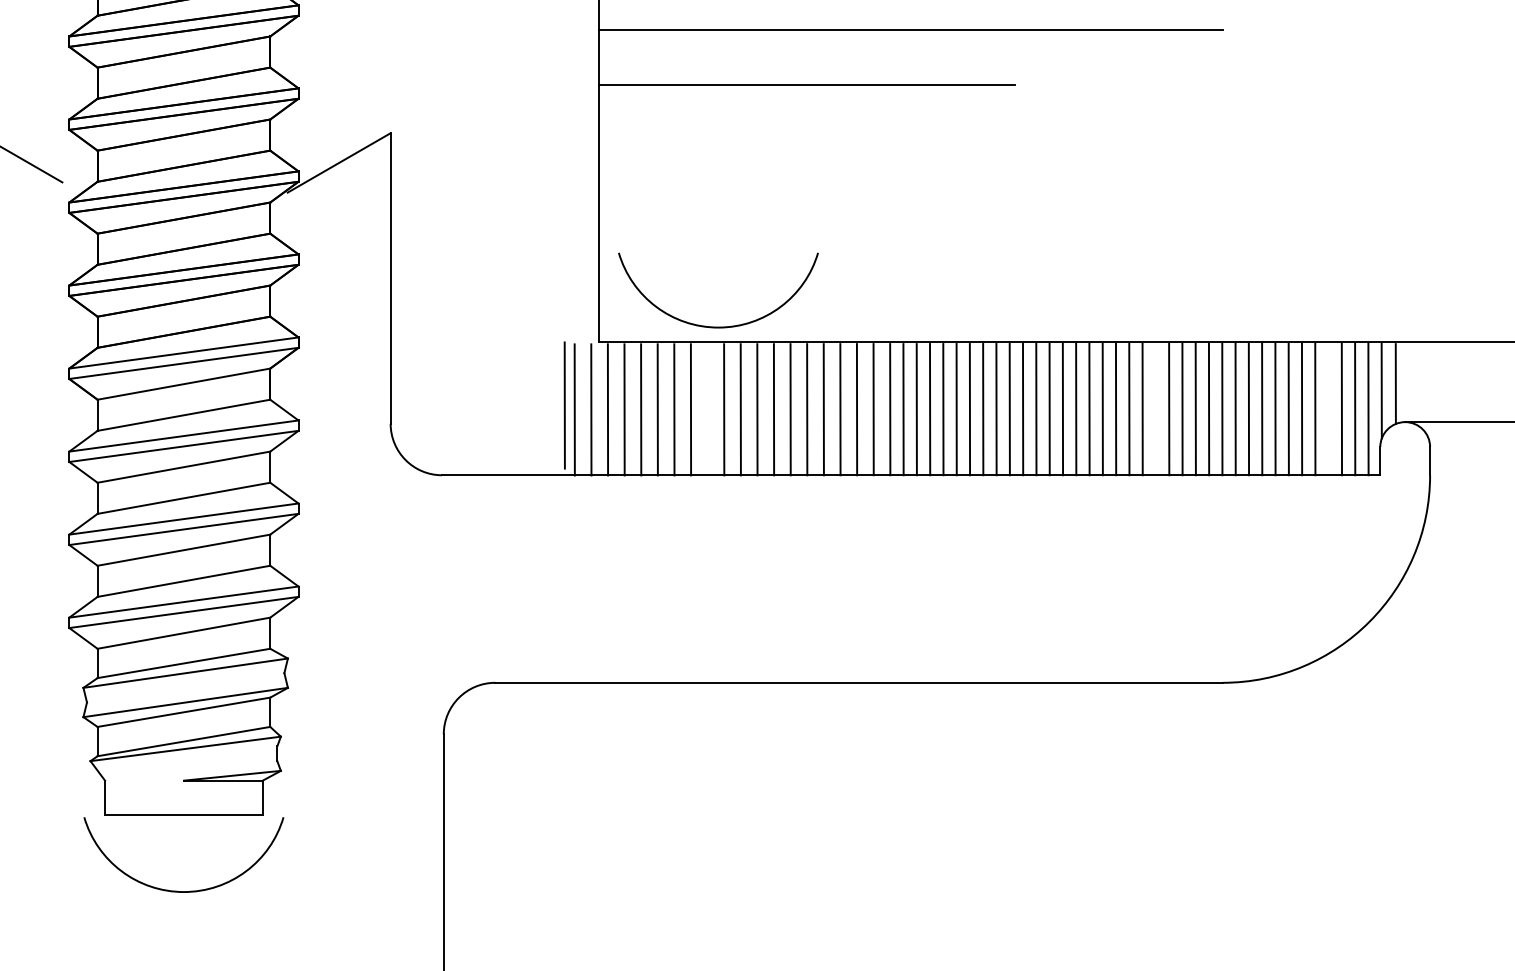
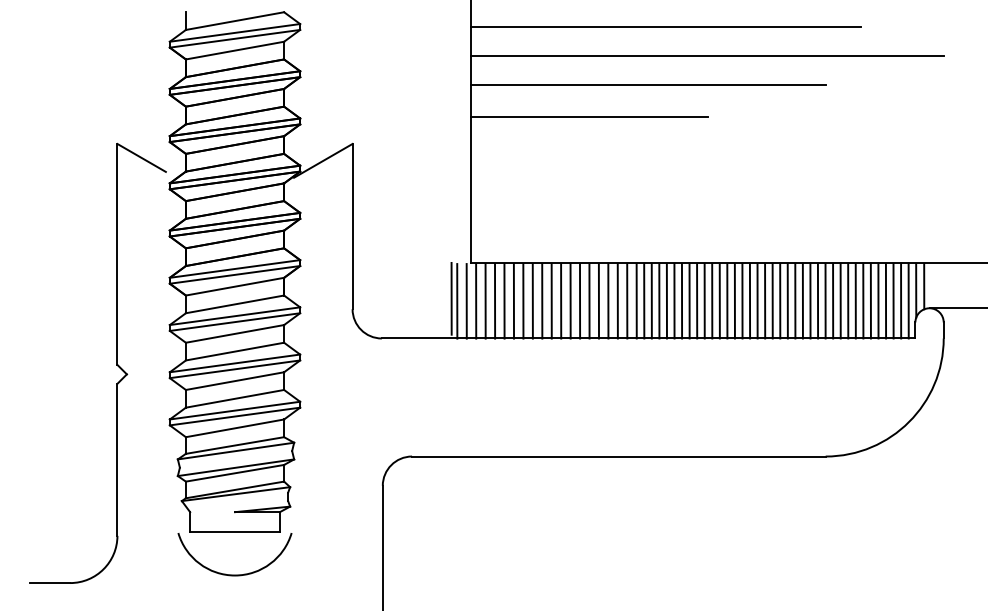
arc: (717, 325) -> (538, 253), removed
line: (707, 408) -> (532, 300), added
line: (1155, 408) -> (787, 300), added
line: (1327, 408) -> (885, 300), added

